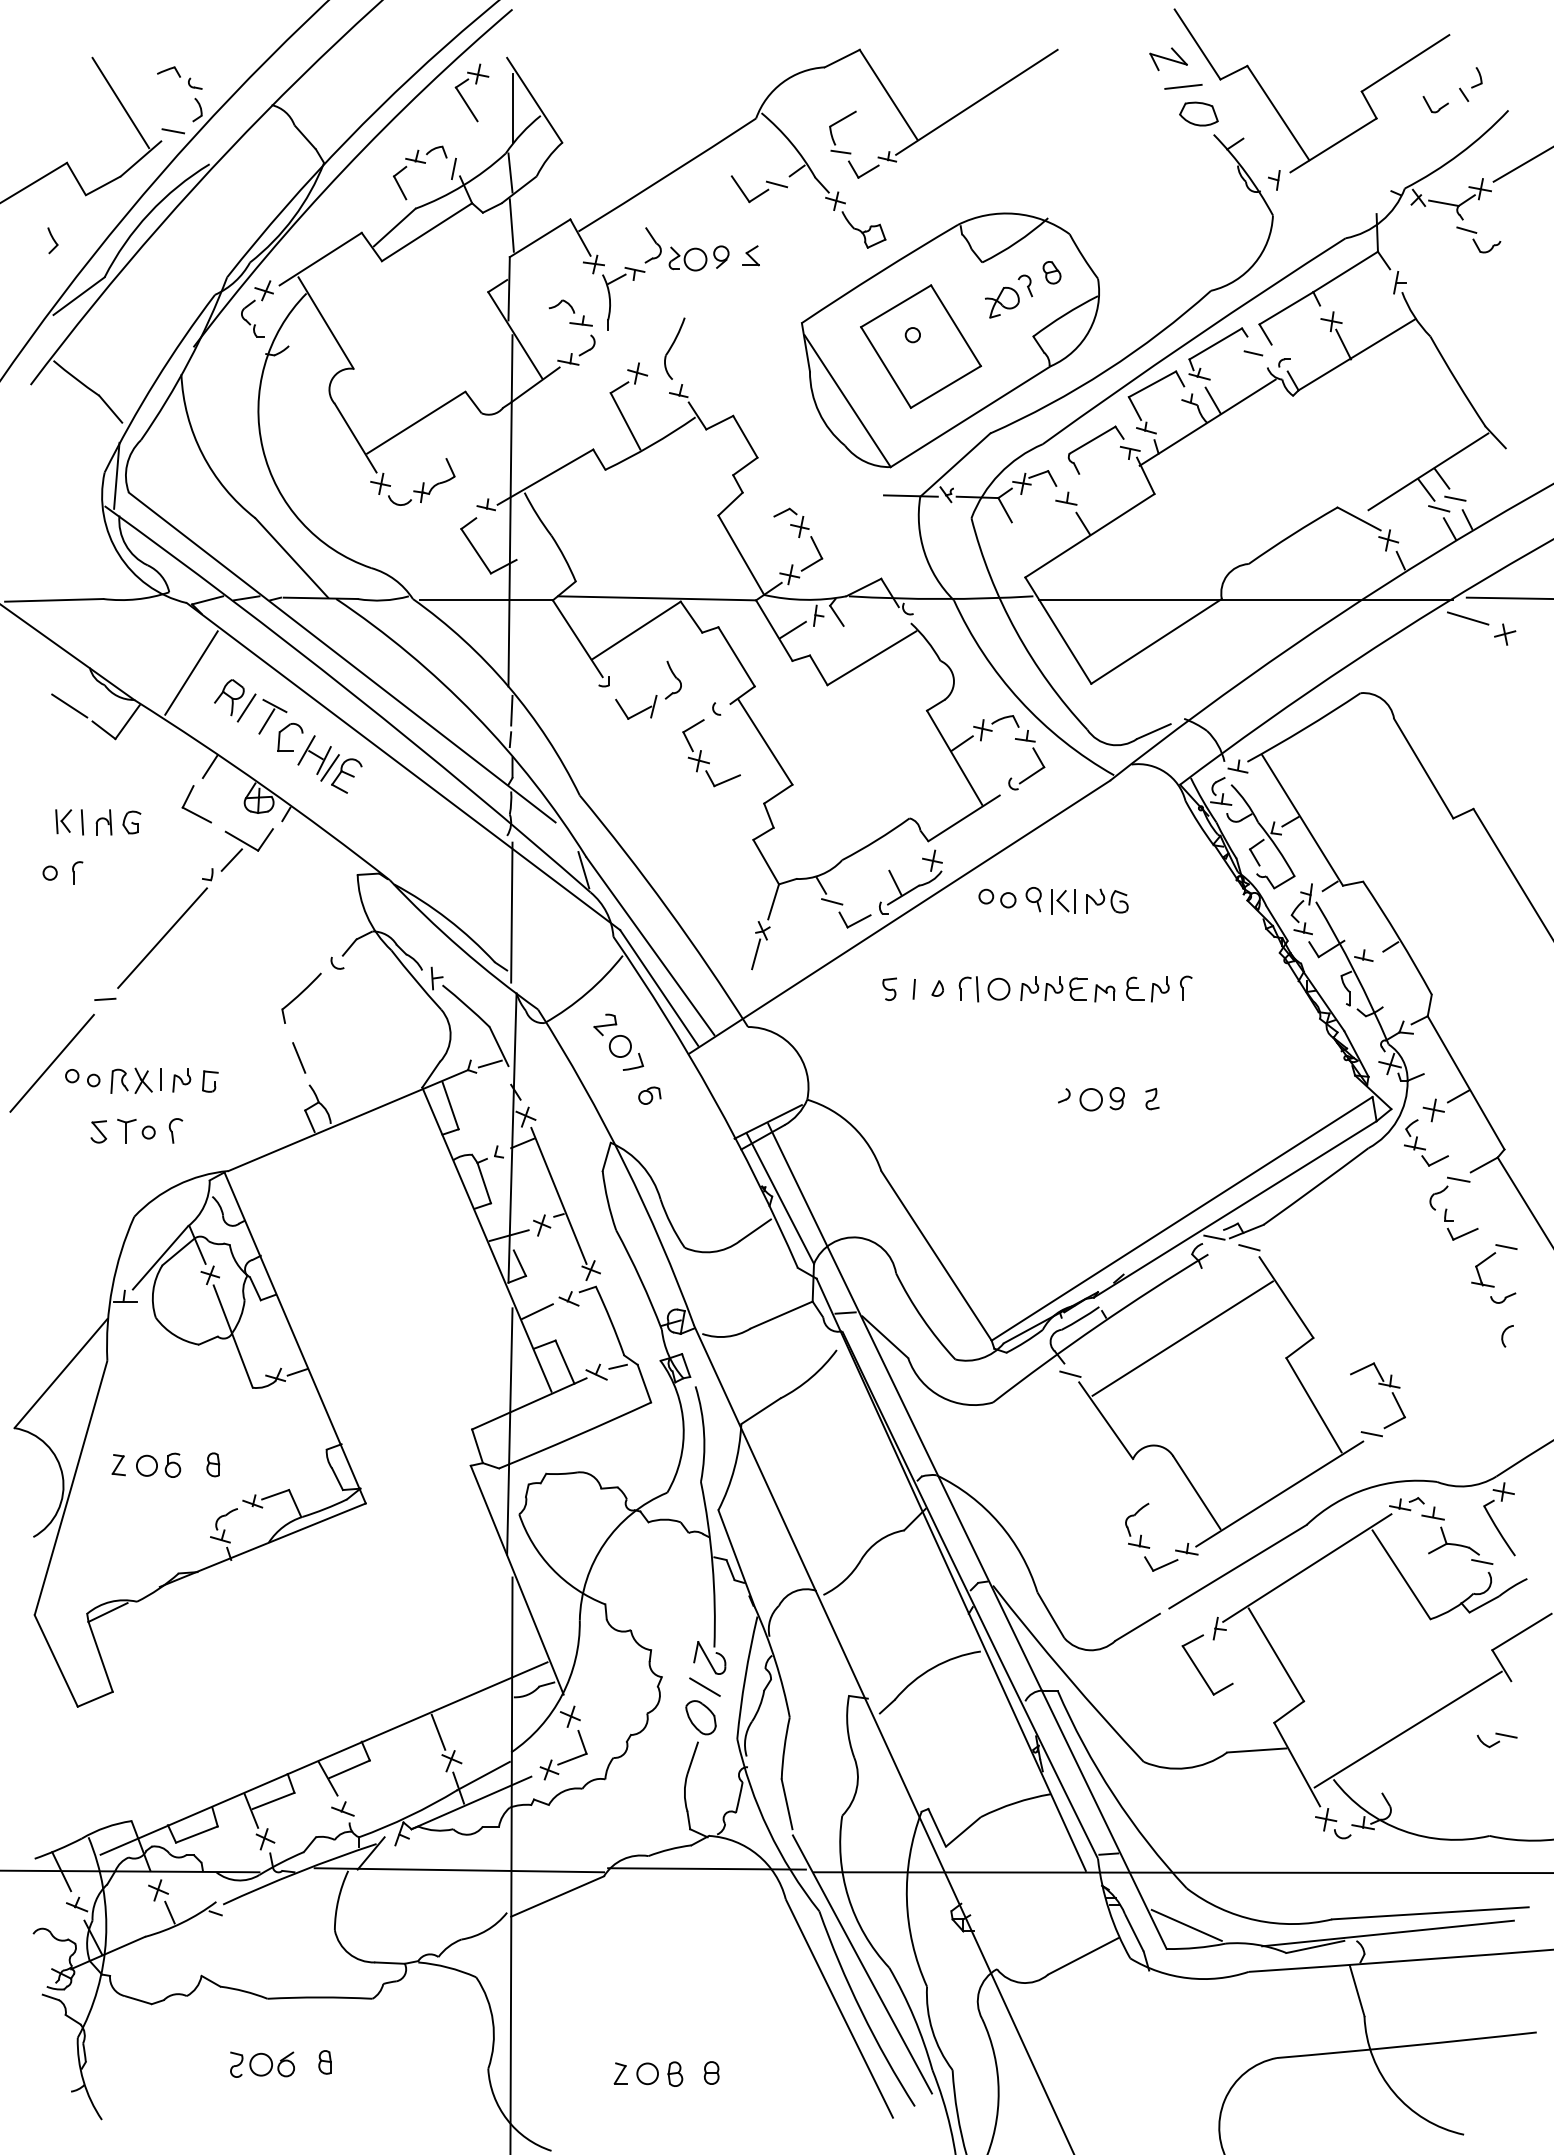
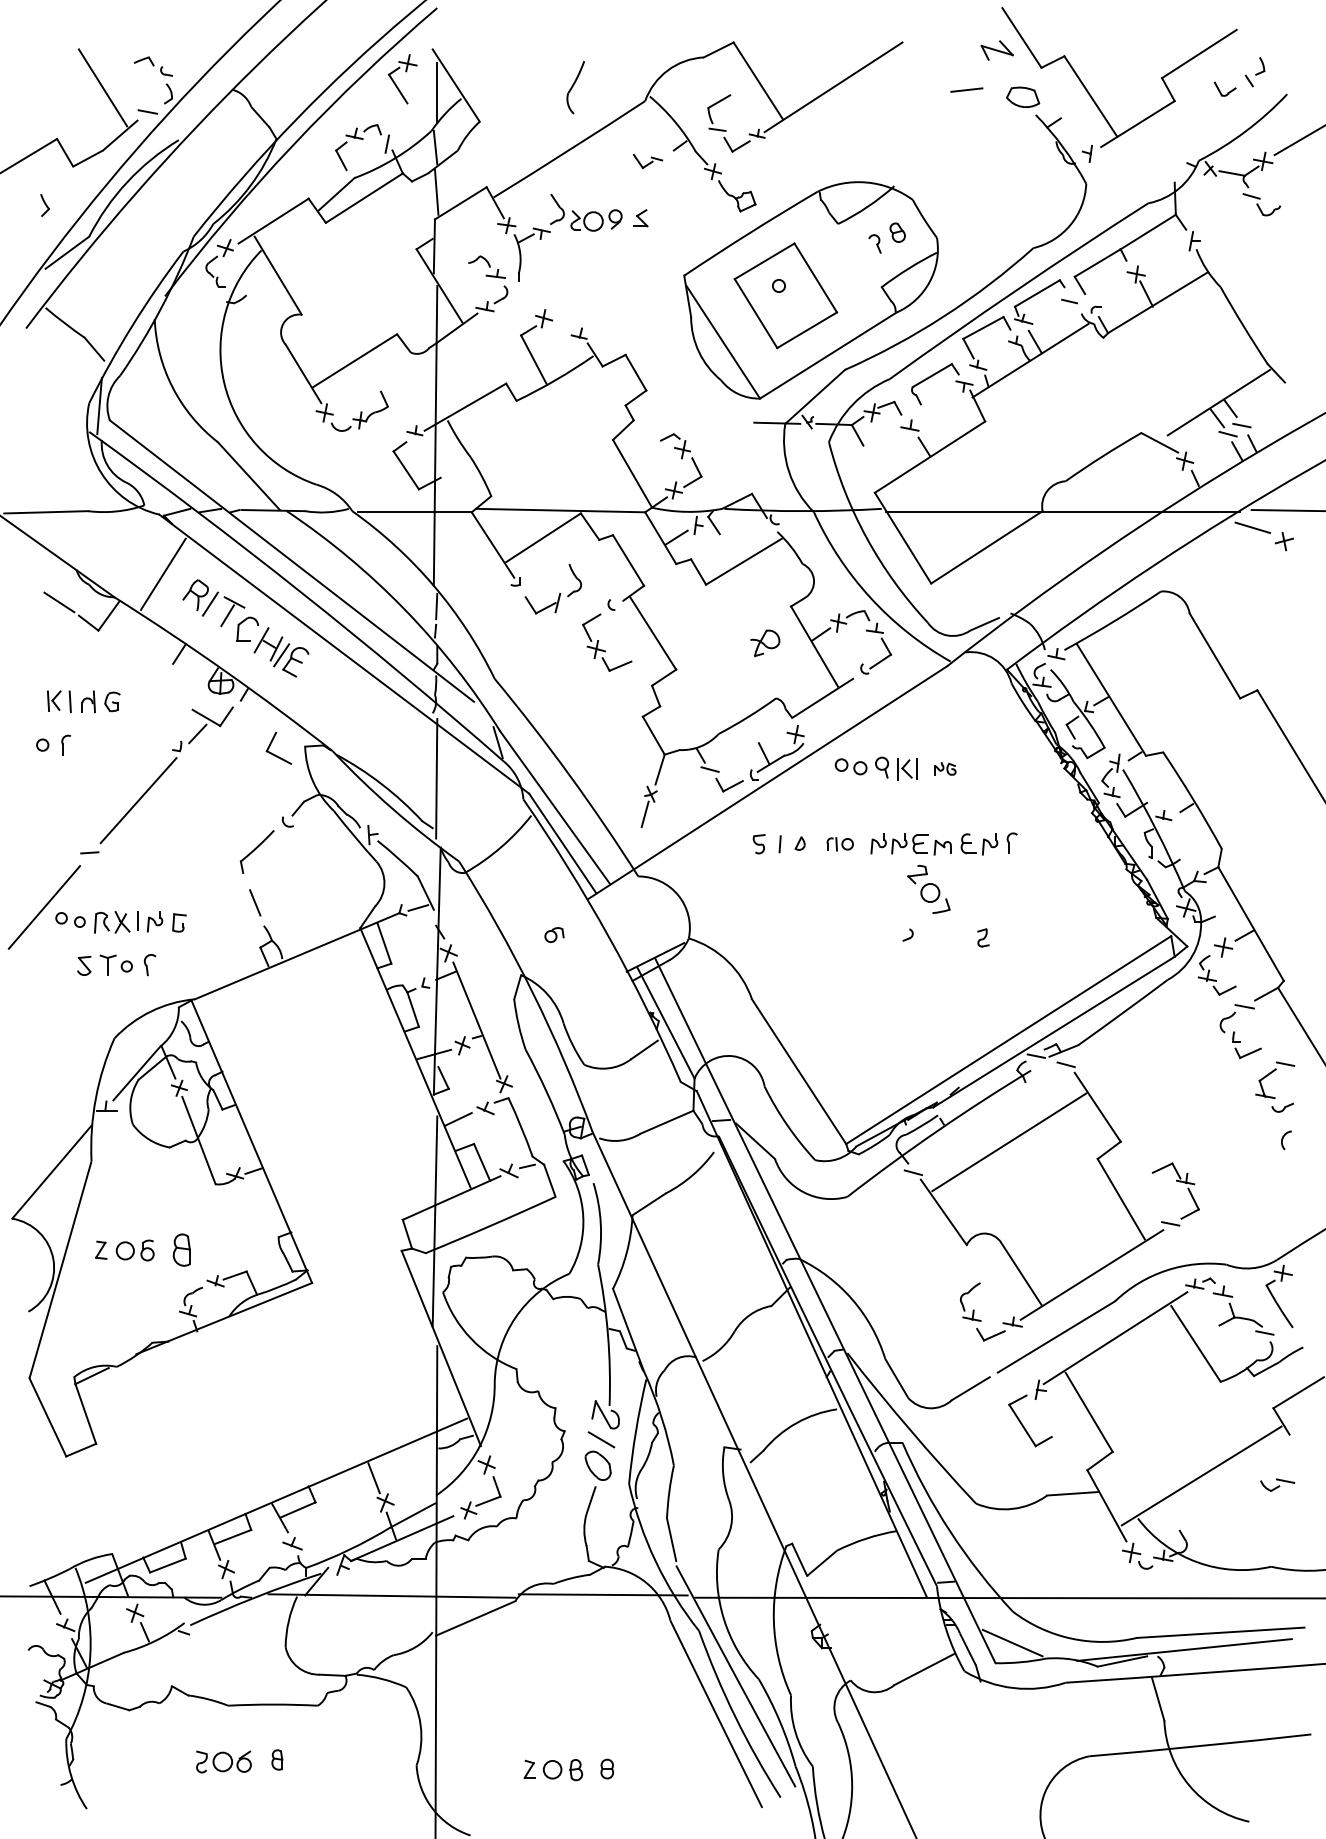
line: (1183, 86) -> (966, 89), moved
part: (758, 189) -> (647, 161), size x0.6
part: (1002, 302) -> (765, 643), moved
part: (674, 348) -> (575, 87), moved
part: (188, 799) -> (271, 744), moved
part: (1108, 900) -> (945, 768), size x0.6
part: (984, 989) -> (840, 844), size x0.6
part: (618, 1042) -> (928, 889), moved
part: (1102, 1098) -> (940, 937), removed
part: (212, 1464) -> (181, 1249), size x1.6

